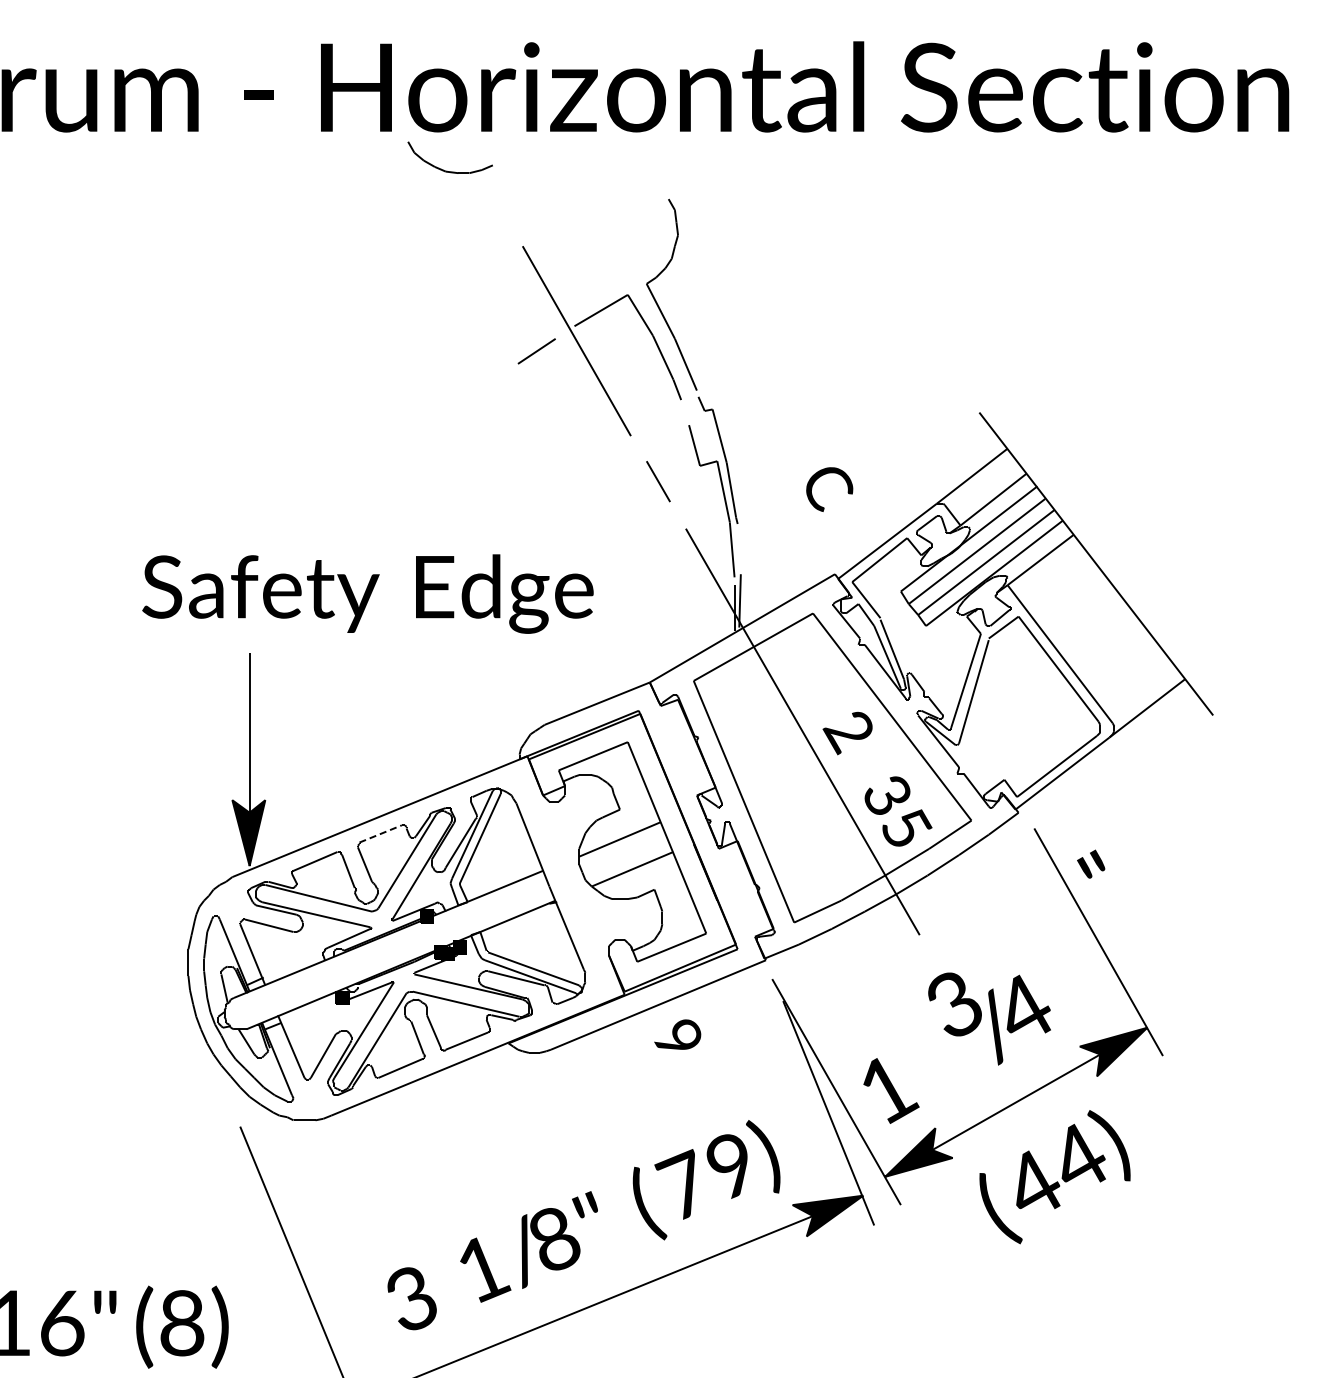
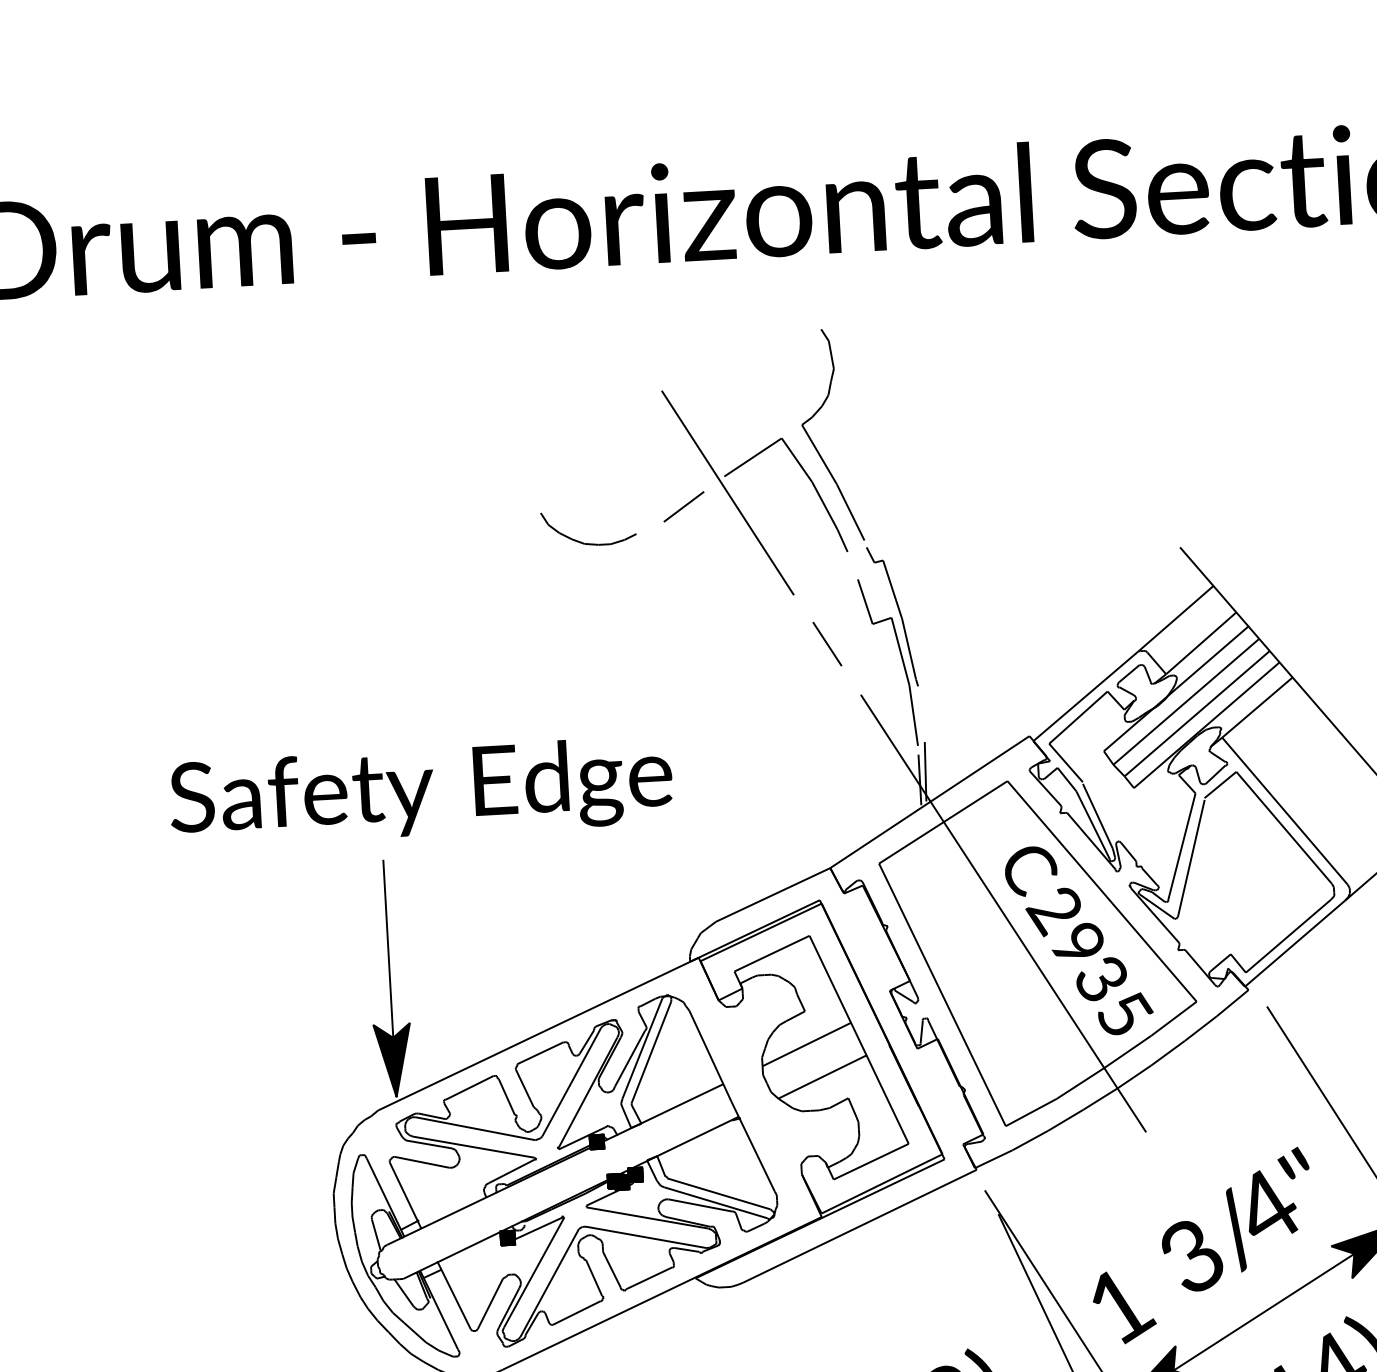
part: (447, 170) -> (586, 542), moved
text: (829, 489) -> (1030, 871), moved
text: (367, 593) -> (420, 791), moved
line: (380, 833) -> (540, 1052), dashed -> solid
text: (1091, 863) -> (1293, 1162), moved
text: (954, 1004) -> (1191, 1256), moved
text: (677, 1034) -> (1077, 940), moved

